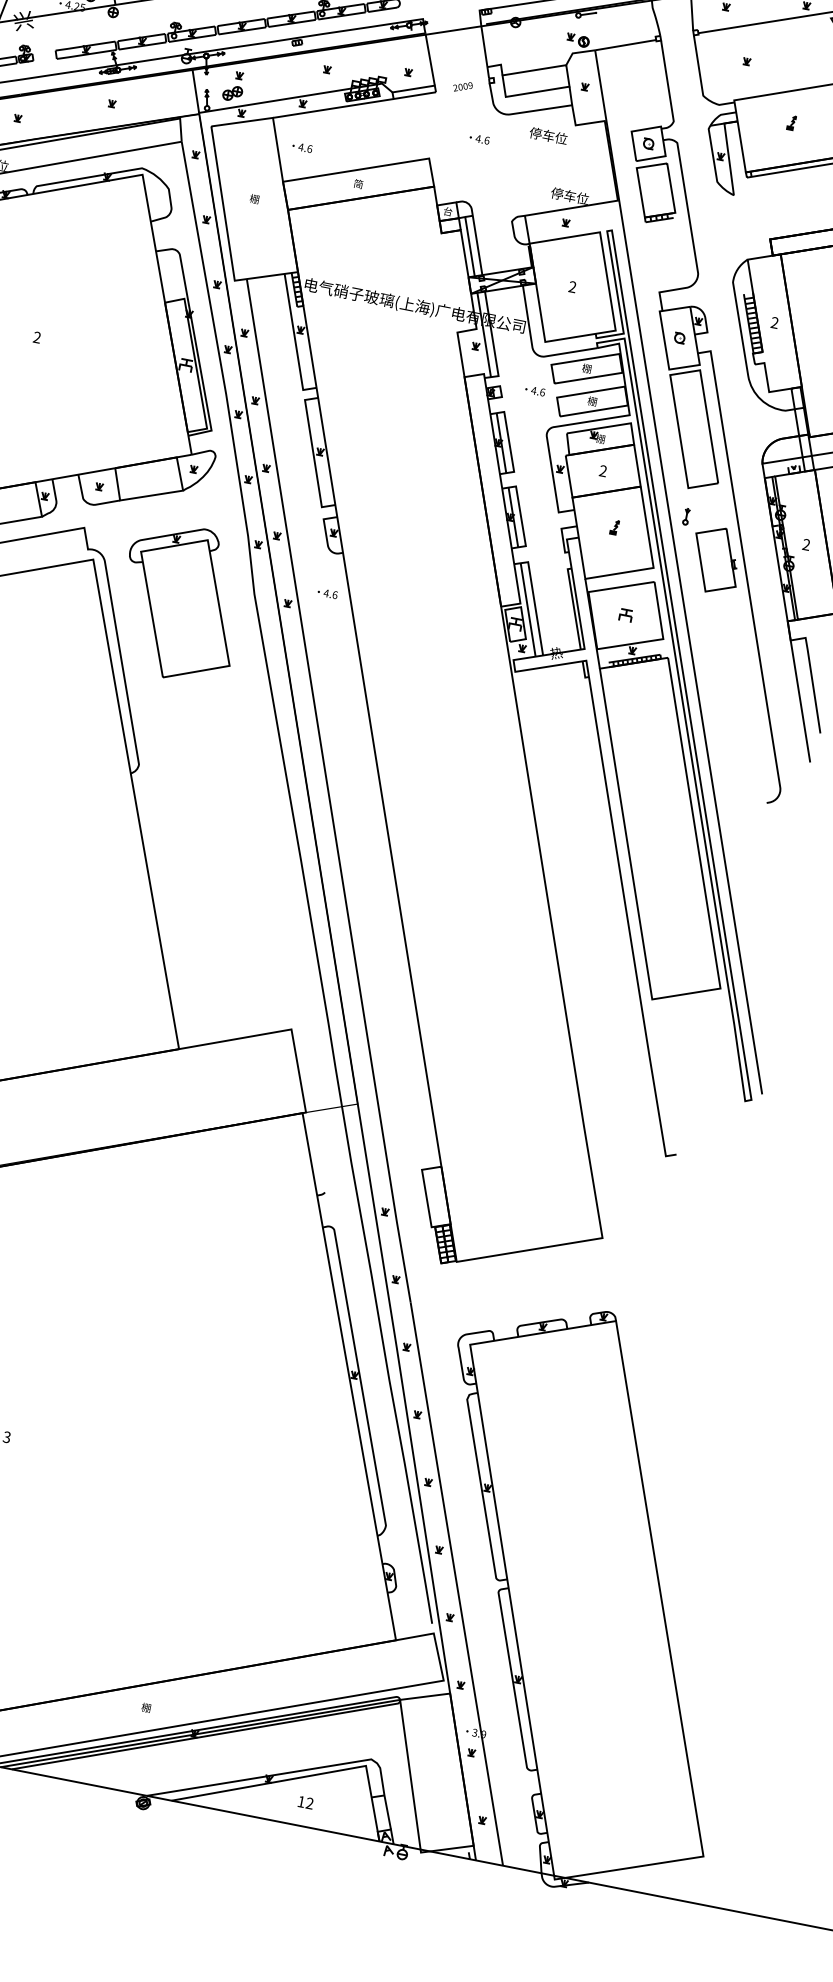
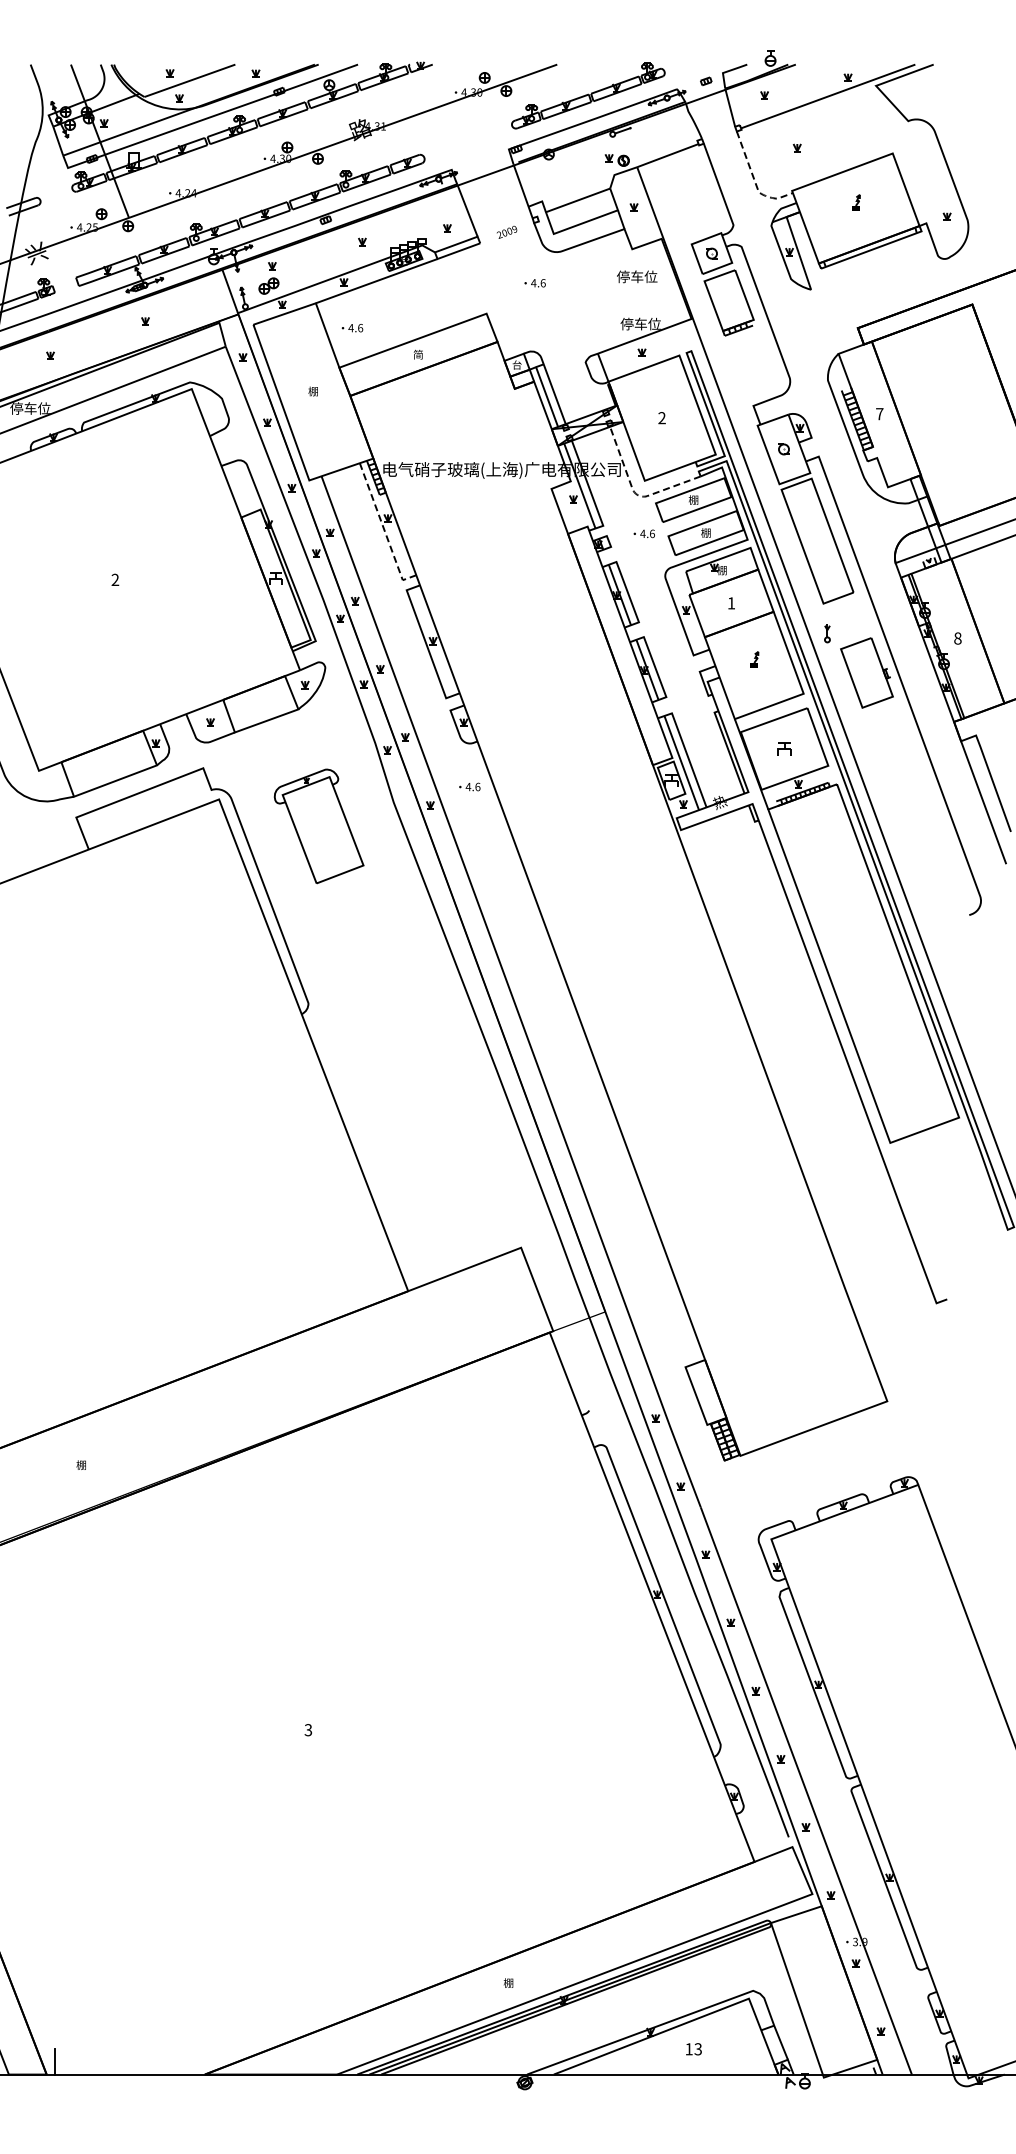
line: (701, 85) -> (755, 182), solid -> dashed
text: (548, 135) -> (637, 276), moved
text: (774, 323) -> (879, 414), 2 -> 7
line: (295, 339) -> (384, 529), solid -> dashed
line: (535, 353) -> (636, 494), solid -> dashed
text: (603, 471) -> (731, 603), 2 -> 1
text: (806, 544) -> (957, 638), 2 -> 8
part: (180, 602) -> (318, 826), size x0.7
text: (309, 1803) -> (697, 2049), 12 -> 13

